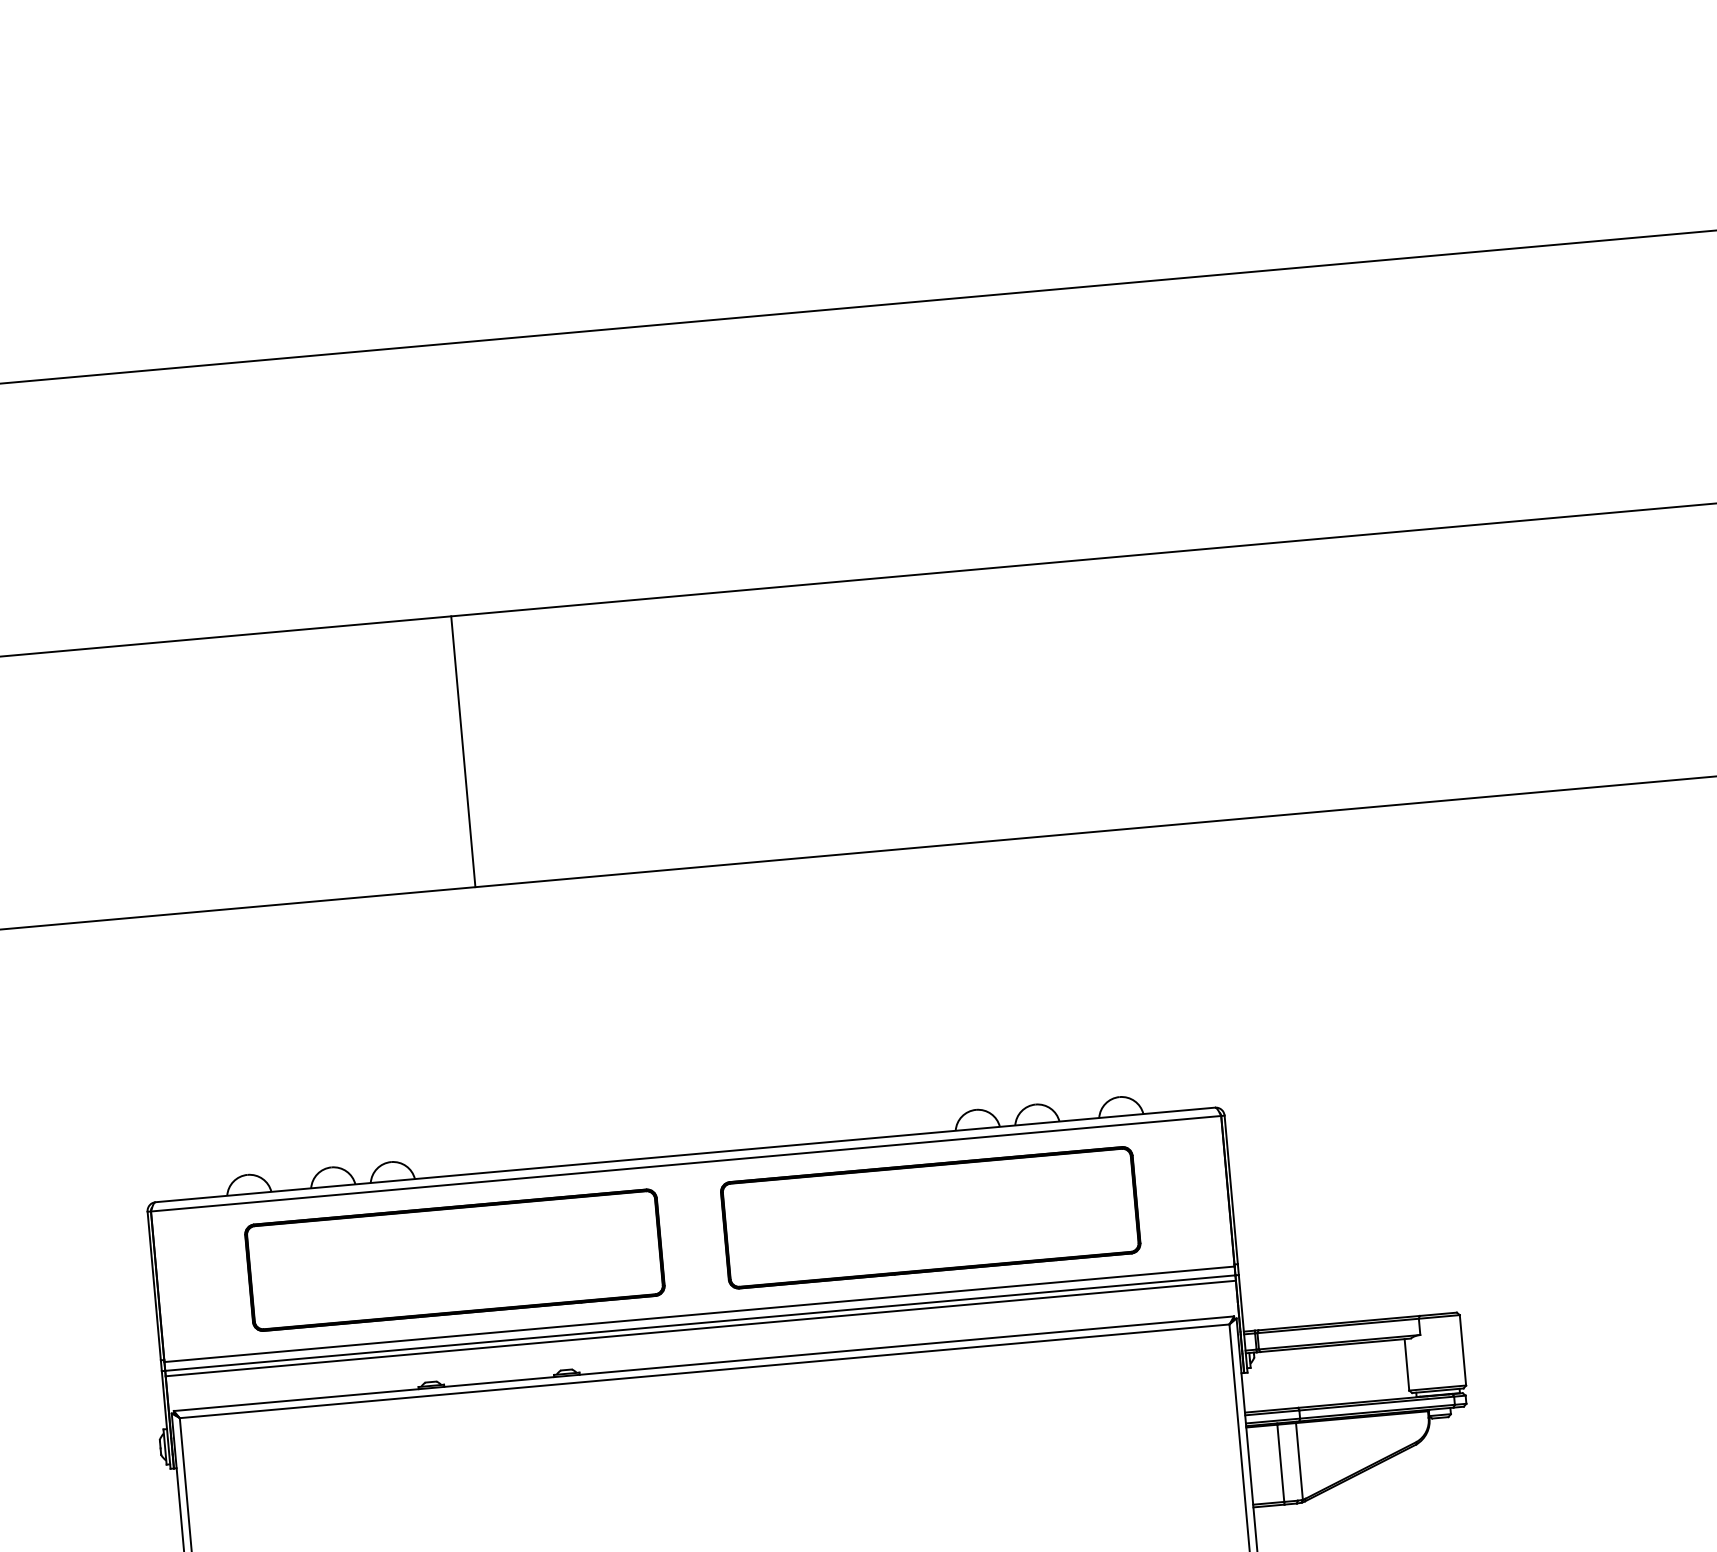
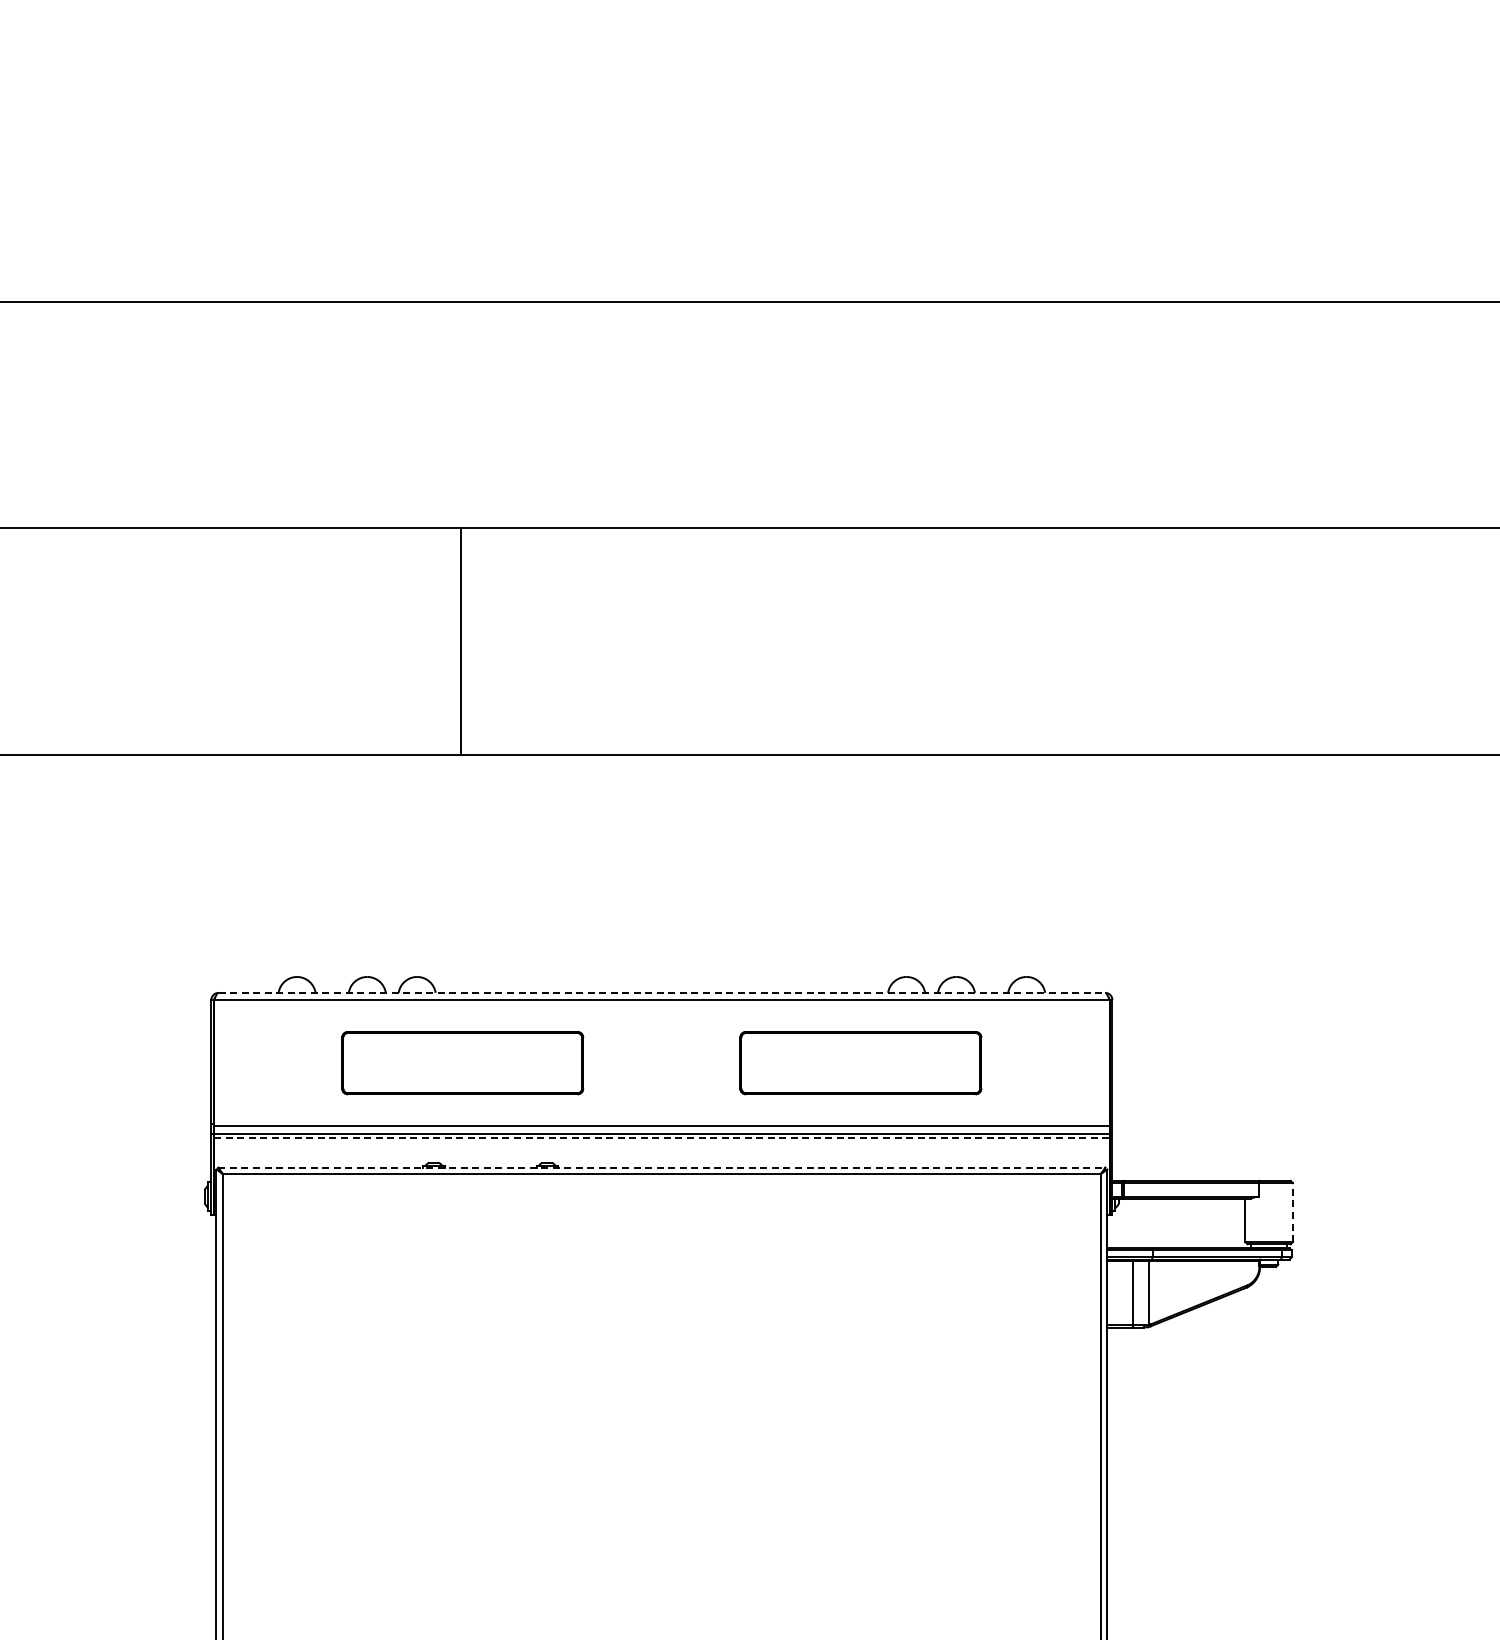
line: (463, 751) -> (461, 641), moved
line: (686, 1154) -> (662, 992), solid -> dashed
part: (930, 1217) -> (860, 1062), size x0.7
part: (454, 1259) -> (462, 1062), size x0.7
line: (700, 1329) -> (661, 1138), solid -> dashed
line: (1462, 1350) -> (1292, 1212), solid -> dashed
line: (704, 1363) -> (662, 1167), solid -> dashed

